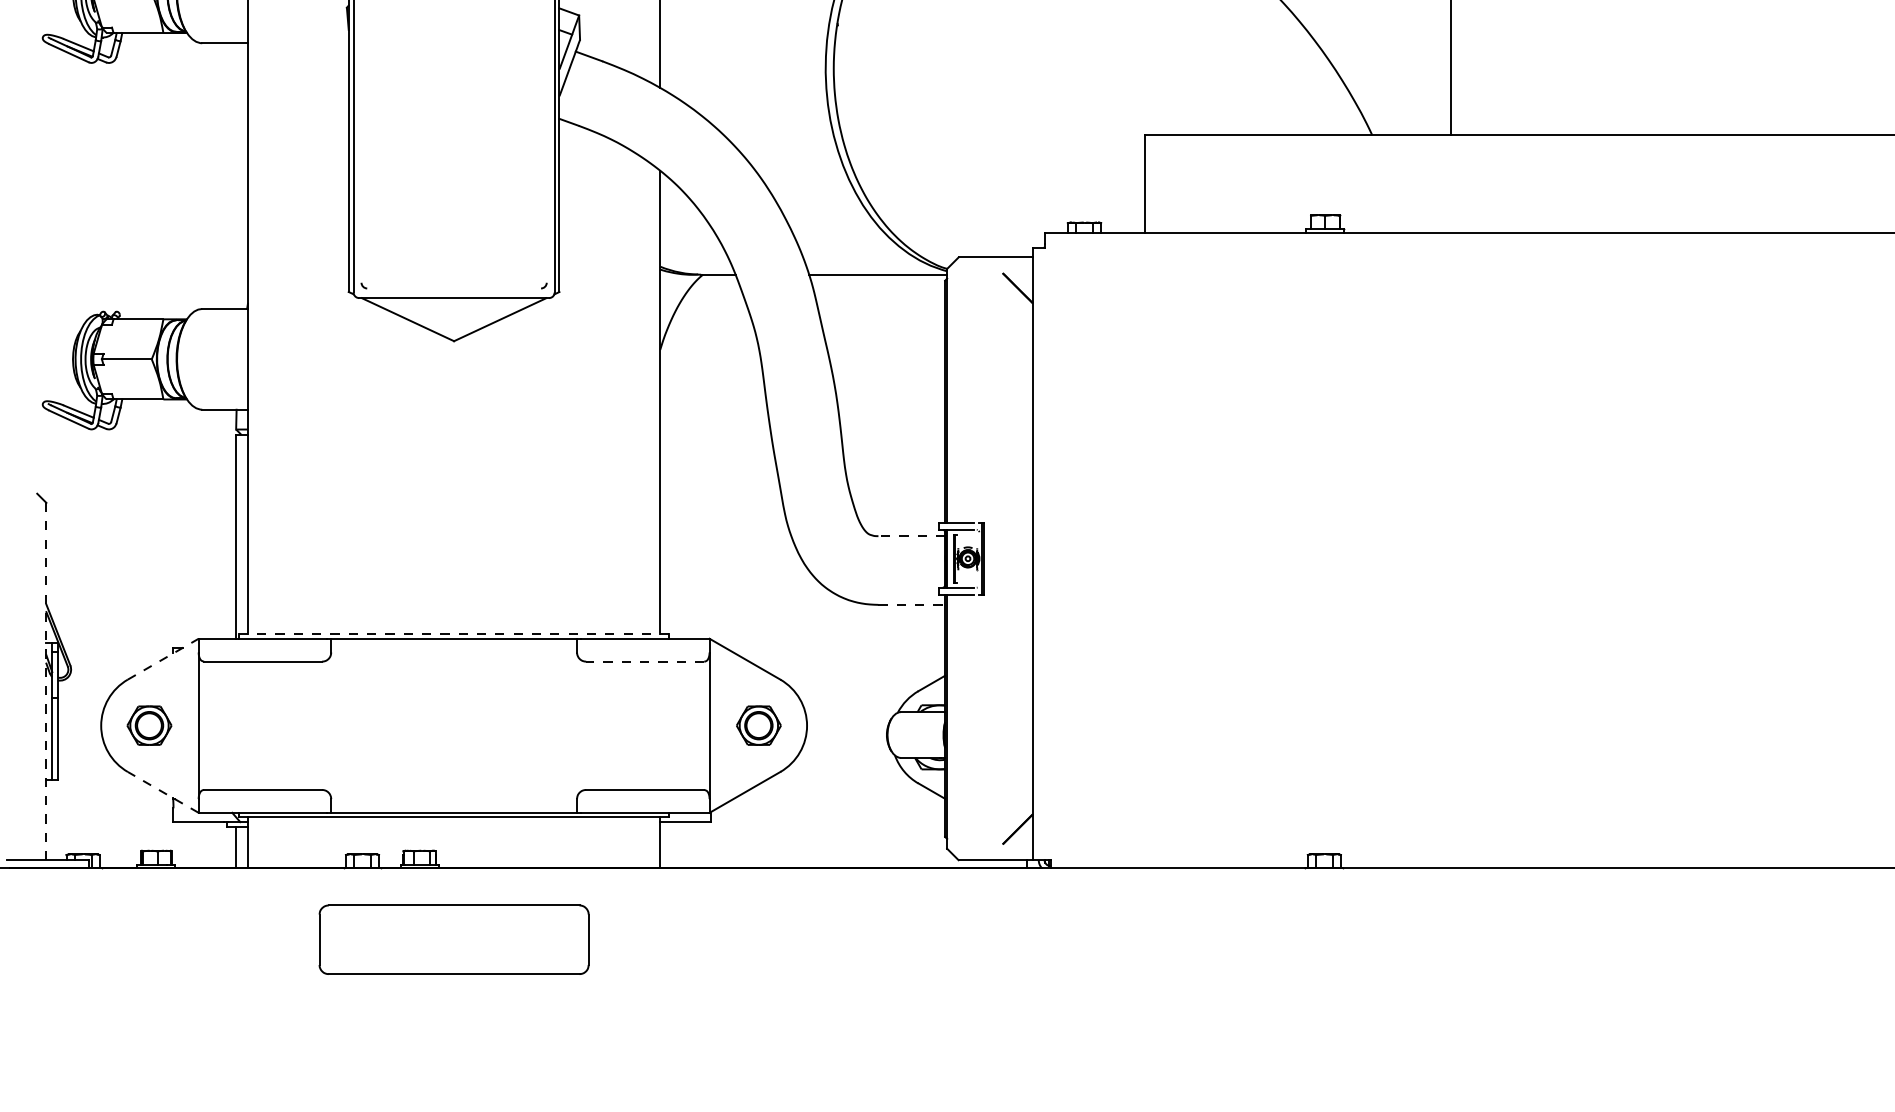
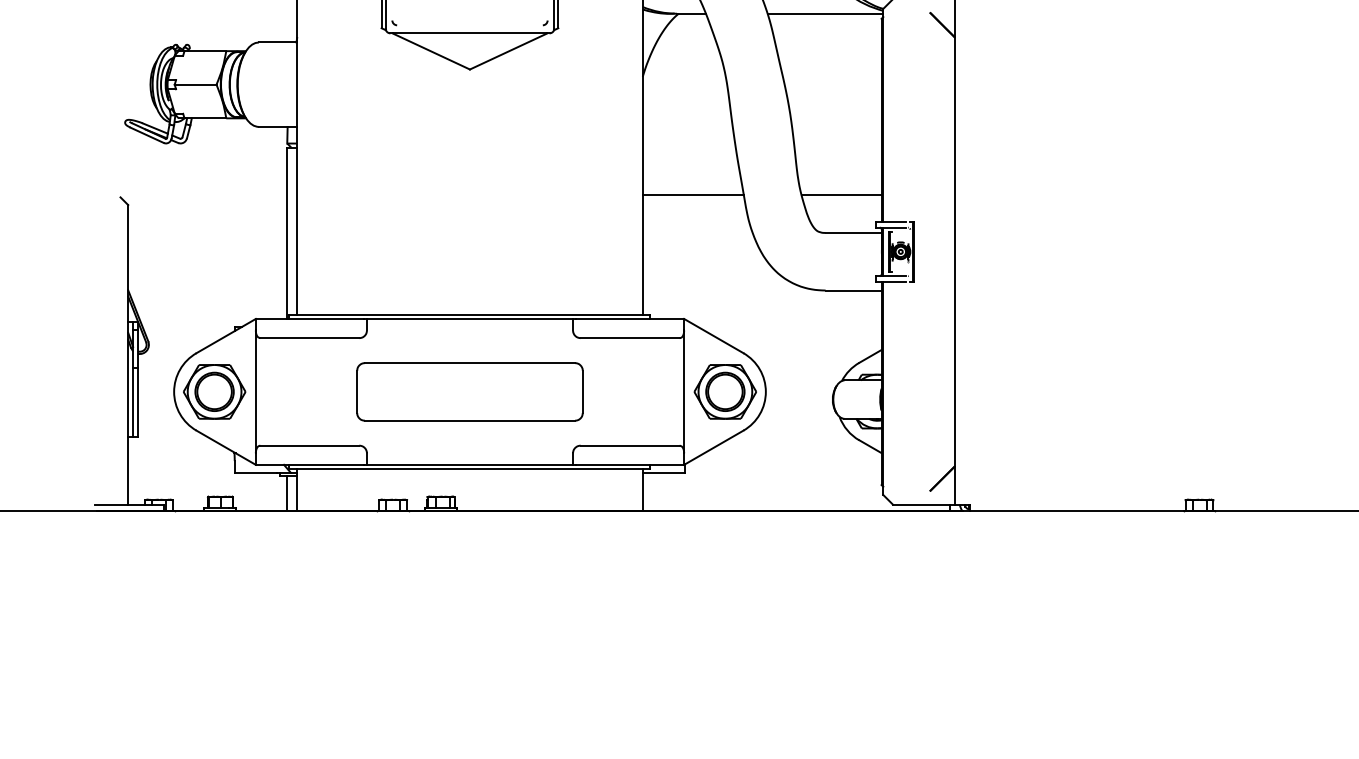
line: (720, 490) -> (693, 194), added
line: (897, 490) -> (841, 194), added
line: (911, 536) -> (853, 233), dashed -> solid
line: (912, 604) -> (854, 290), dashed -> solid
line: (453, 634) -> (469, 315), dashed -> solid
line: (163, 659) -> (226, 336), dashed -> solid
line: (645, 661) -> (630, 338), dashed -> solid
line: (46, 681) -> (128, 354), dashed -> solid
part: (149, 725) -> (214, 391), size x1.67
part: (758, 725) -> (725, 391), size x1.67
line: (163, 792) -> (226, 447), dashed -> solid
part: (453, 939) -> (469, 391), moved

